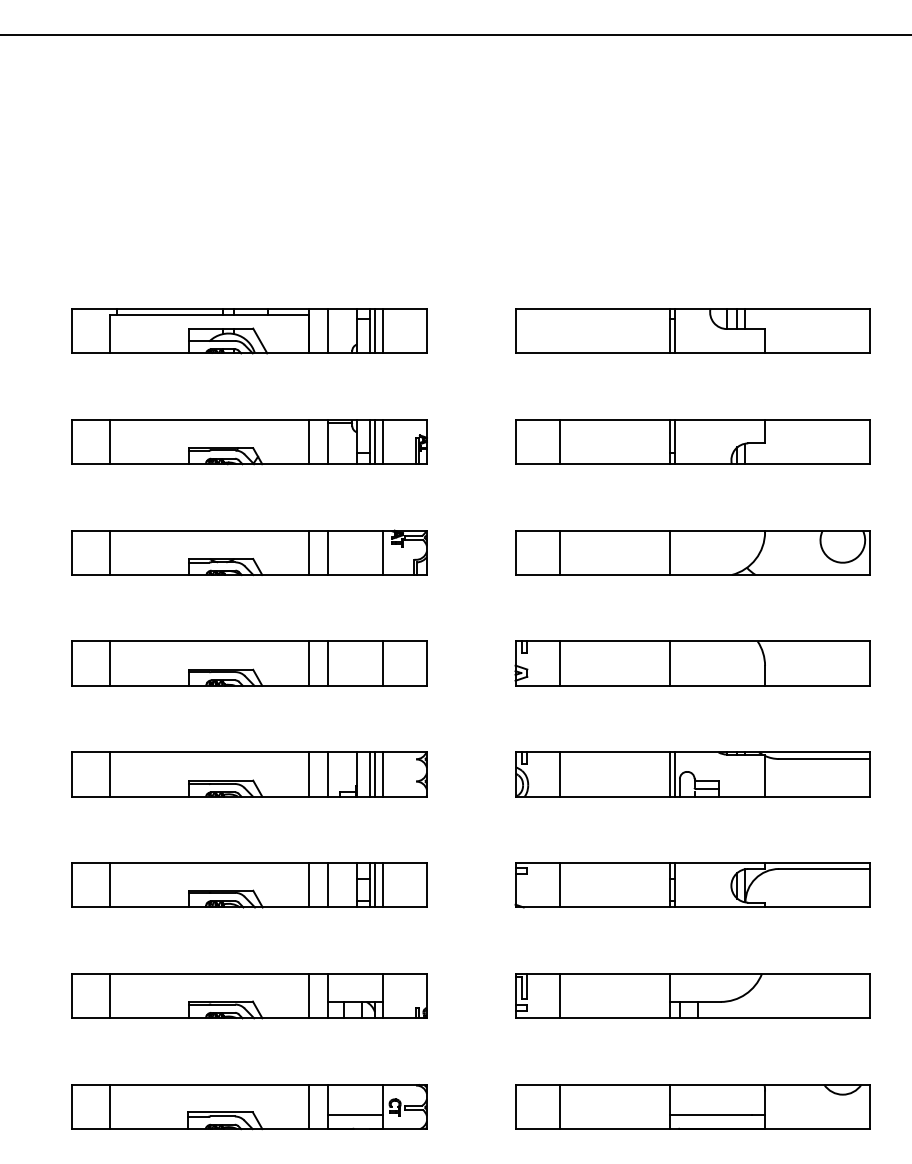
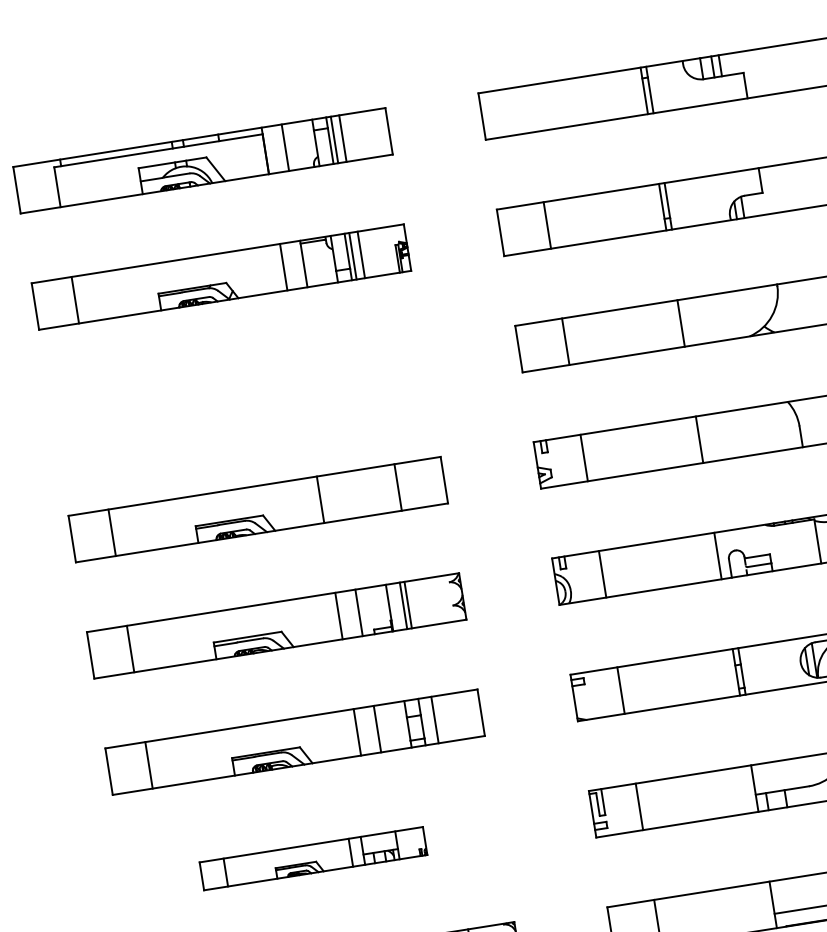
part: (249, 552) -> (239, 393), removed
line: (328, 663) -> (341, 496), removed
line: (382, 774) -> (416, 603), removed
line: (675, 774) -> (723, 555), removed
line: (374, 885) -> (426, 721), removed
part: (249, 996) -> (313, 858), size x0.6

